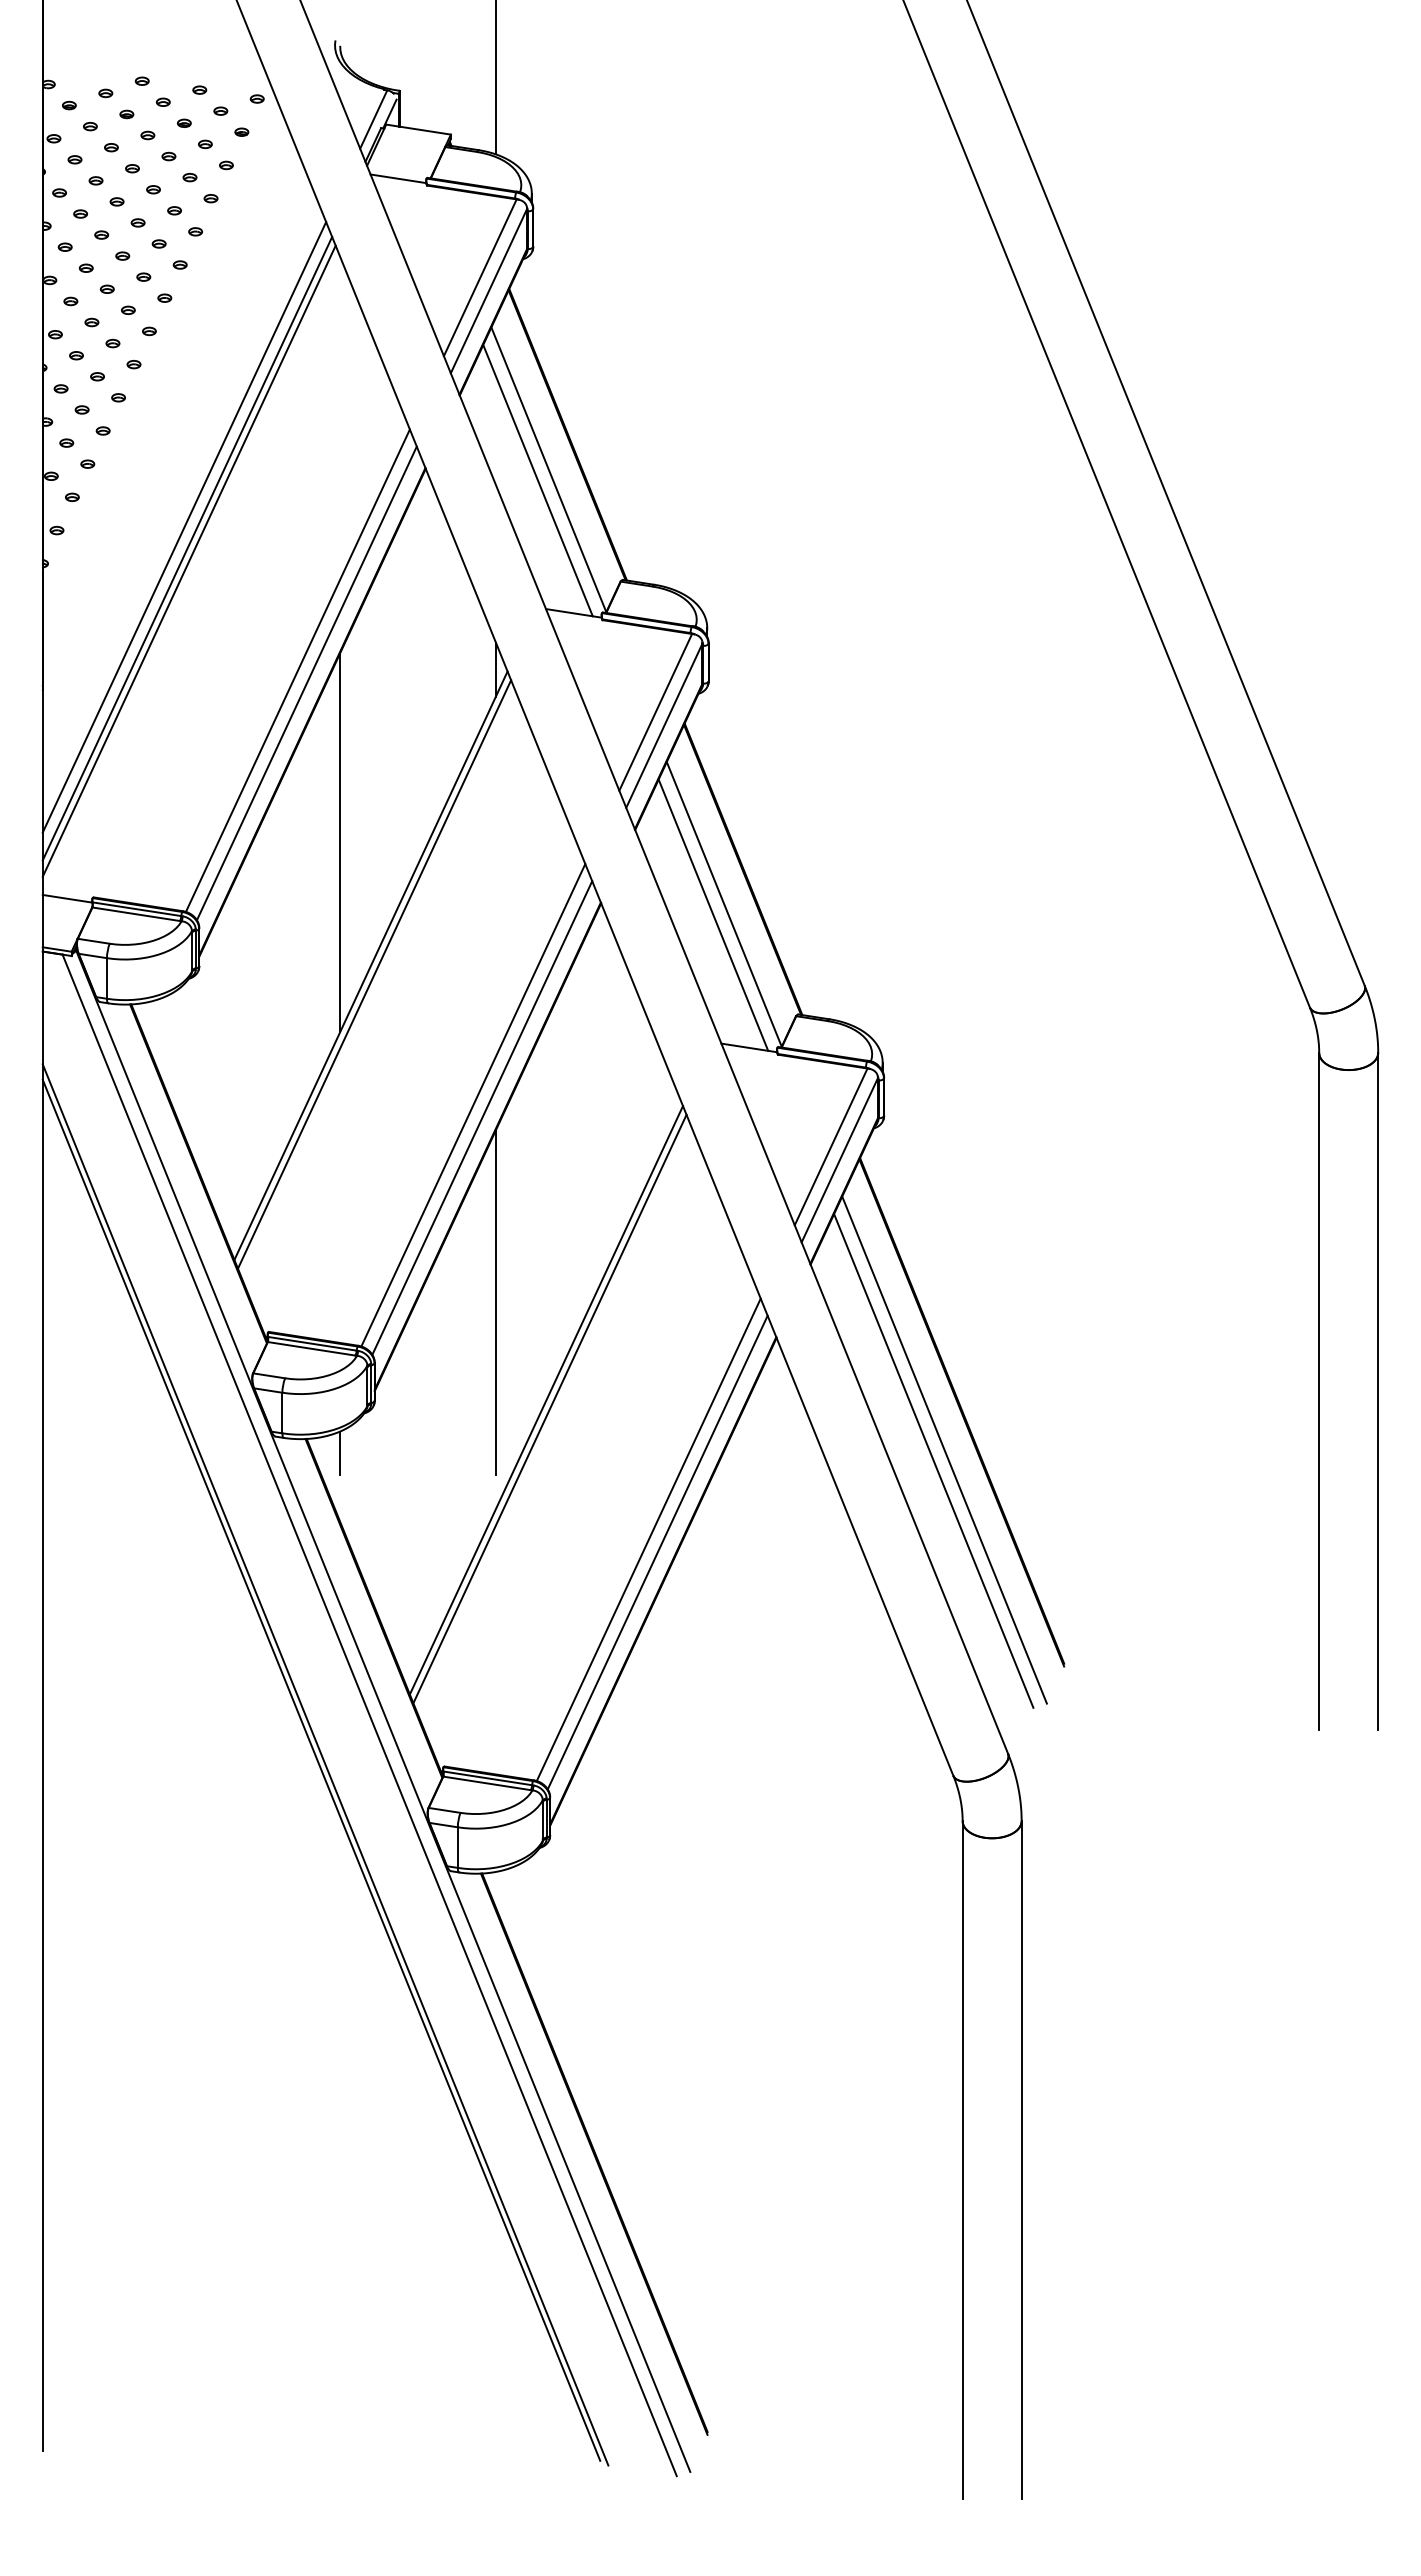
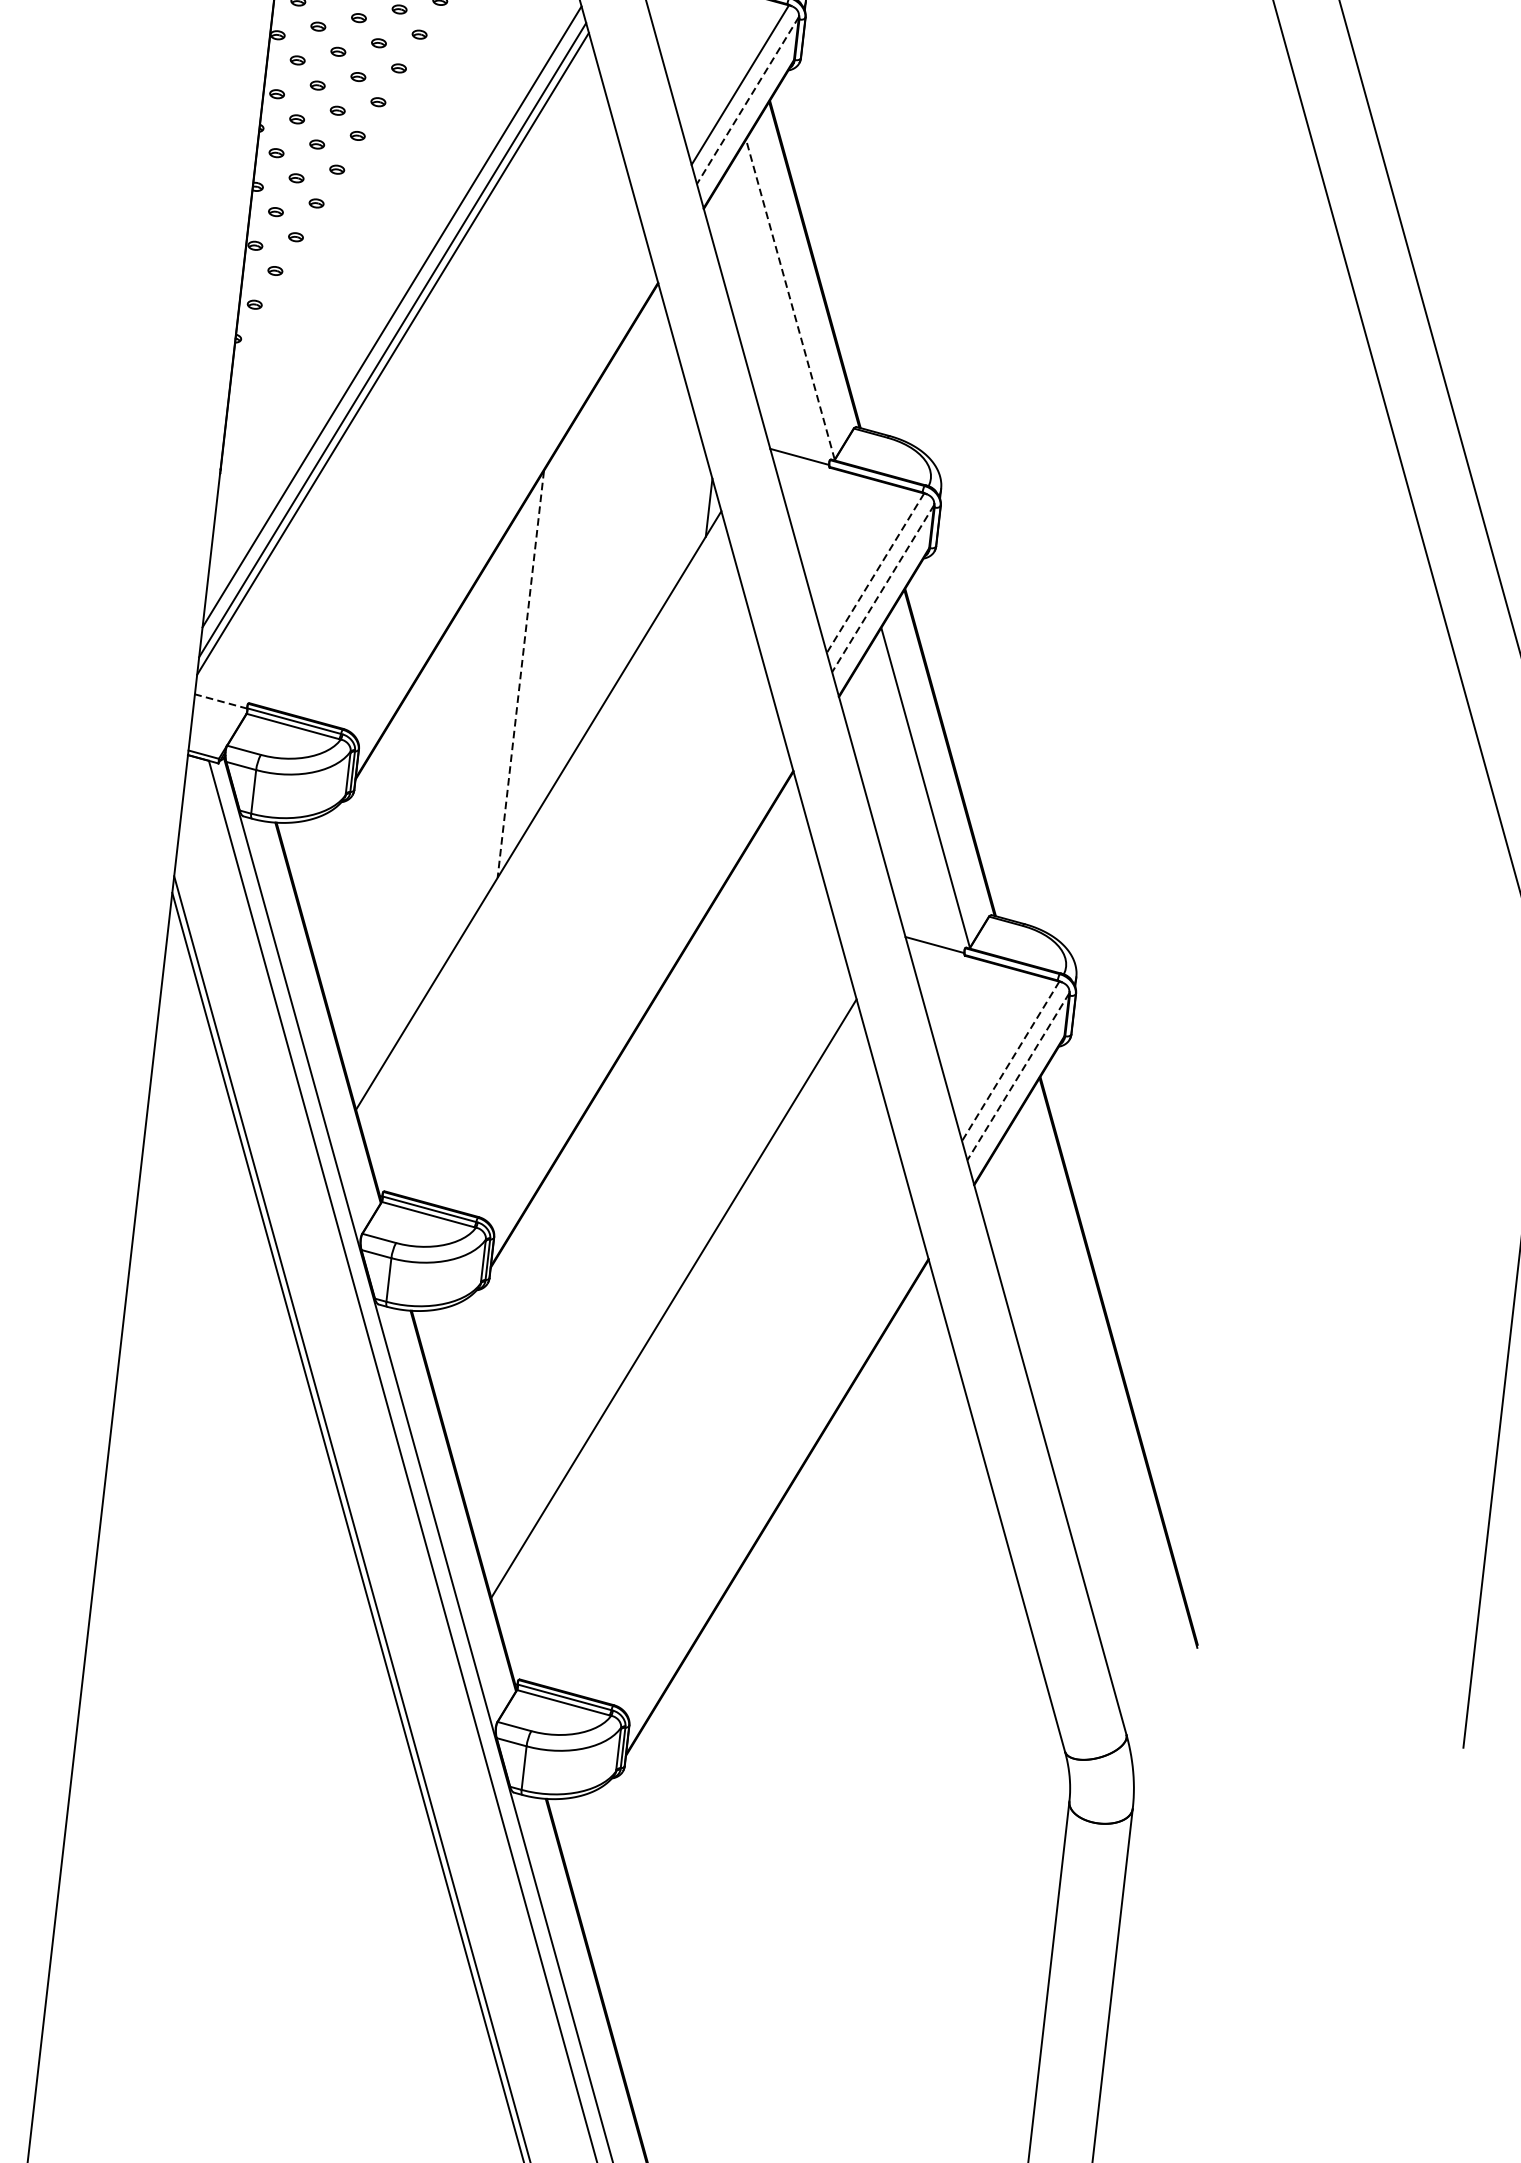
line: (488, 291) -> (747, 100), solid -> dashed
line: (548, 469) -> (790, 299), solid -> dashed
line: (537, 480) -> (776, 309), removed
line: (297, 670) -> (495, 484), removed
line: (306, 683) -> (504, 499), removed
line: (655, 712) -> (875, 573), solid -> dashed
line: (664, 725) -> (883, 588), solid -> dashed
line: (340, 843) -> (520, 675), solid -> dashed
line: (67, 898) -> (221, 701), solid -> dashed
line: (713, 914) -> (912, 797), removed
line: (374, 974) -> (541, 820), removed
line: (473, 1105) -> (631, 973), removed
line: (482, 1117) -> (639, 987), removed
line: (830, 1147) -> (1009, 1061), solid -> dashed
line: (839, 1160) -> (1018, 1076), solid -> dashed
line: (495, 1302) -> (631, 1187), removed
line: (549, 1408) -> (676, 1307), removed
line: (944, 1449) -> (1095, 1400), removed
line: (340, 1453) -> (446, 1330), removed
line: (933, 1460) -> (1082, 1410), removed
line: (648, 1539) -> (766, 1460), removed
line: (657, 1552) -> (774, 1475), removed

